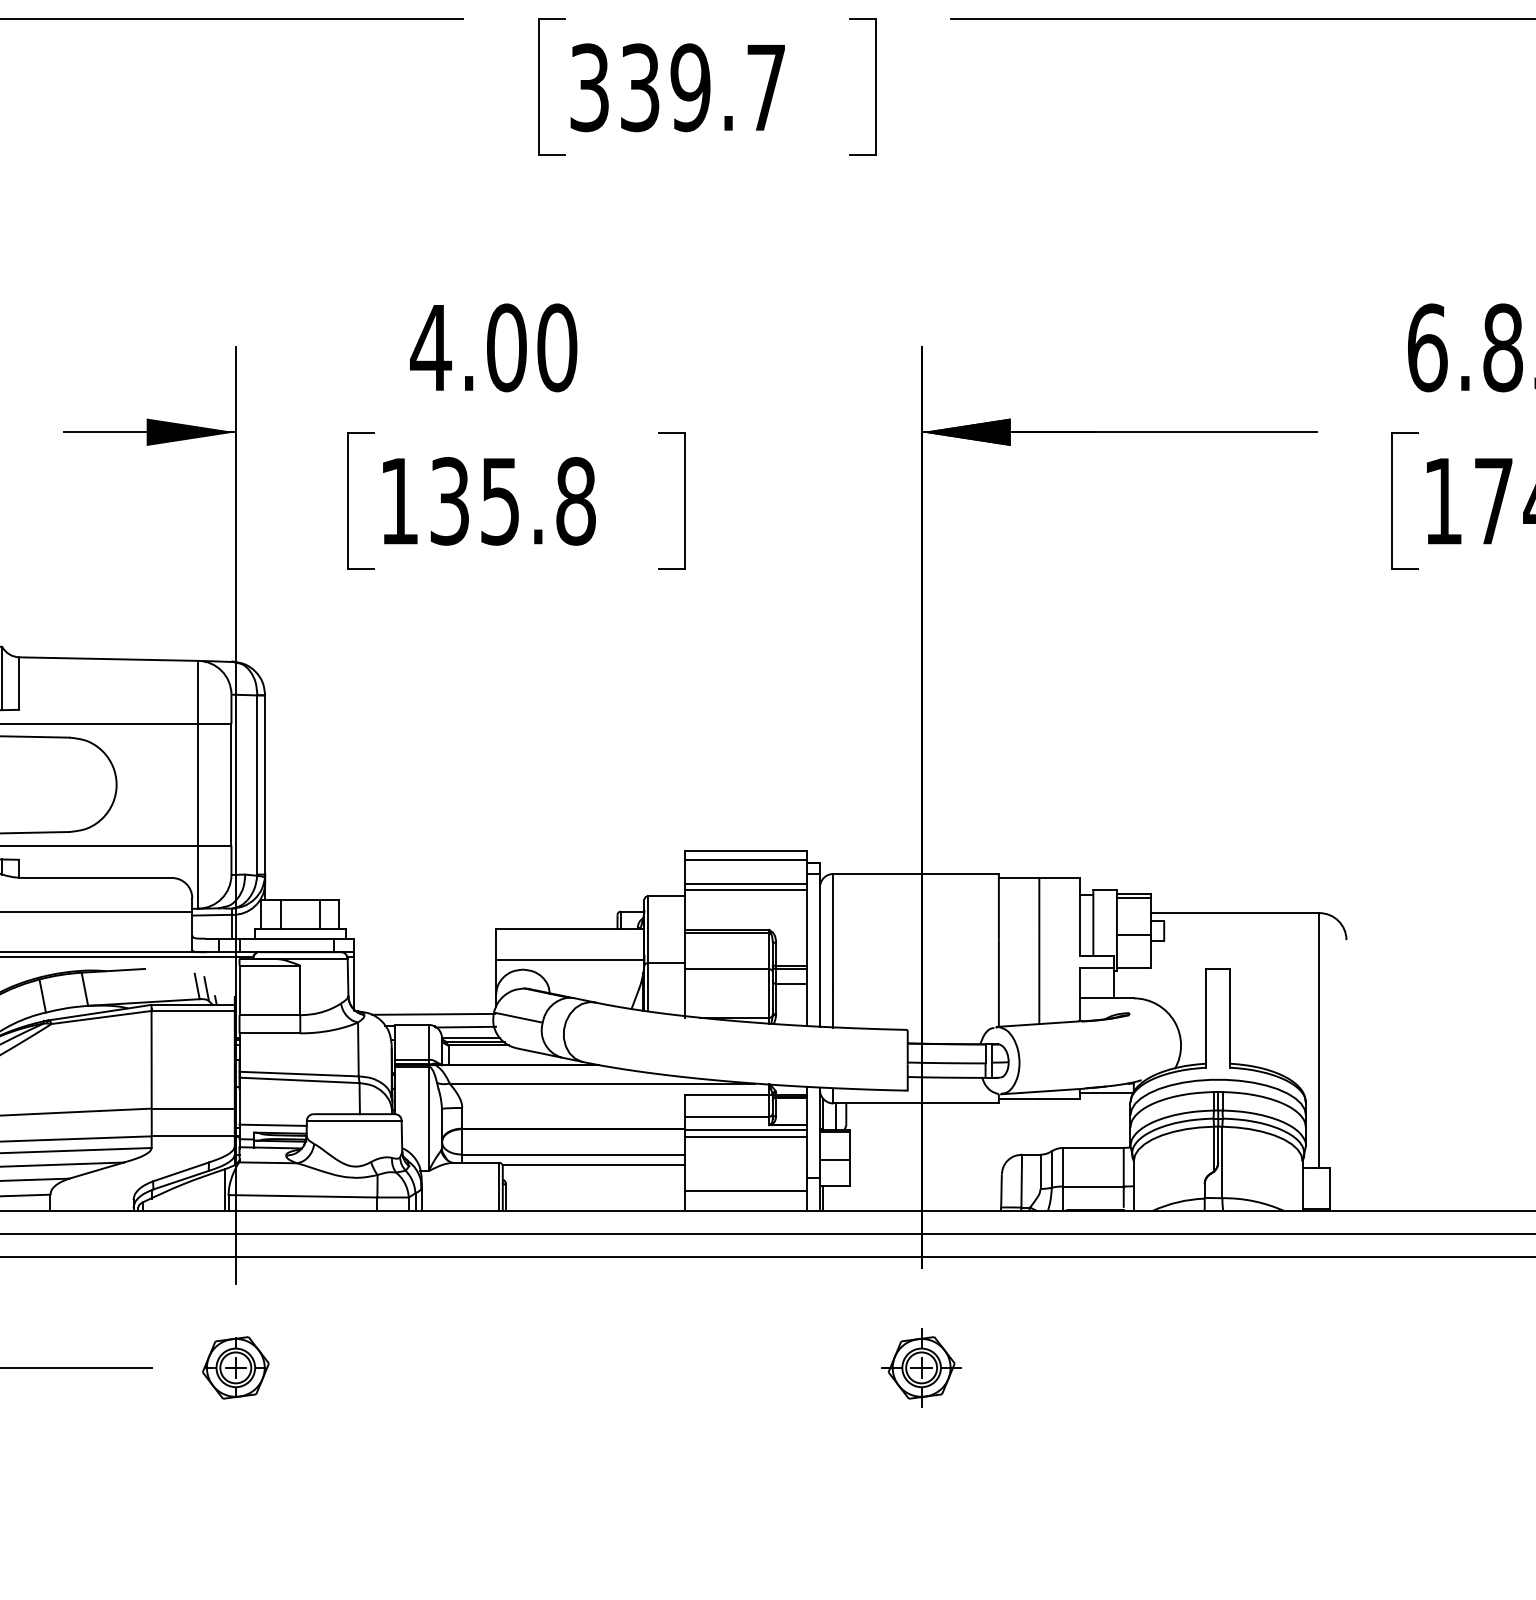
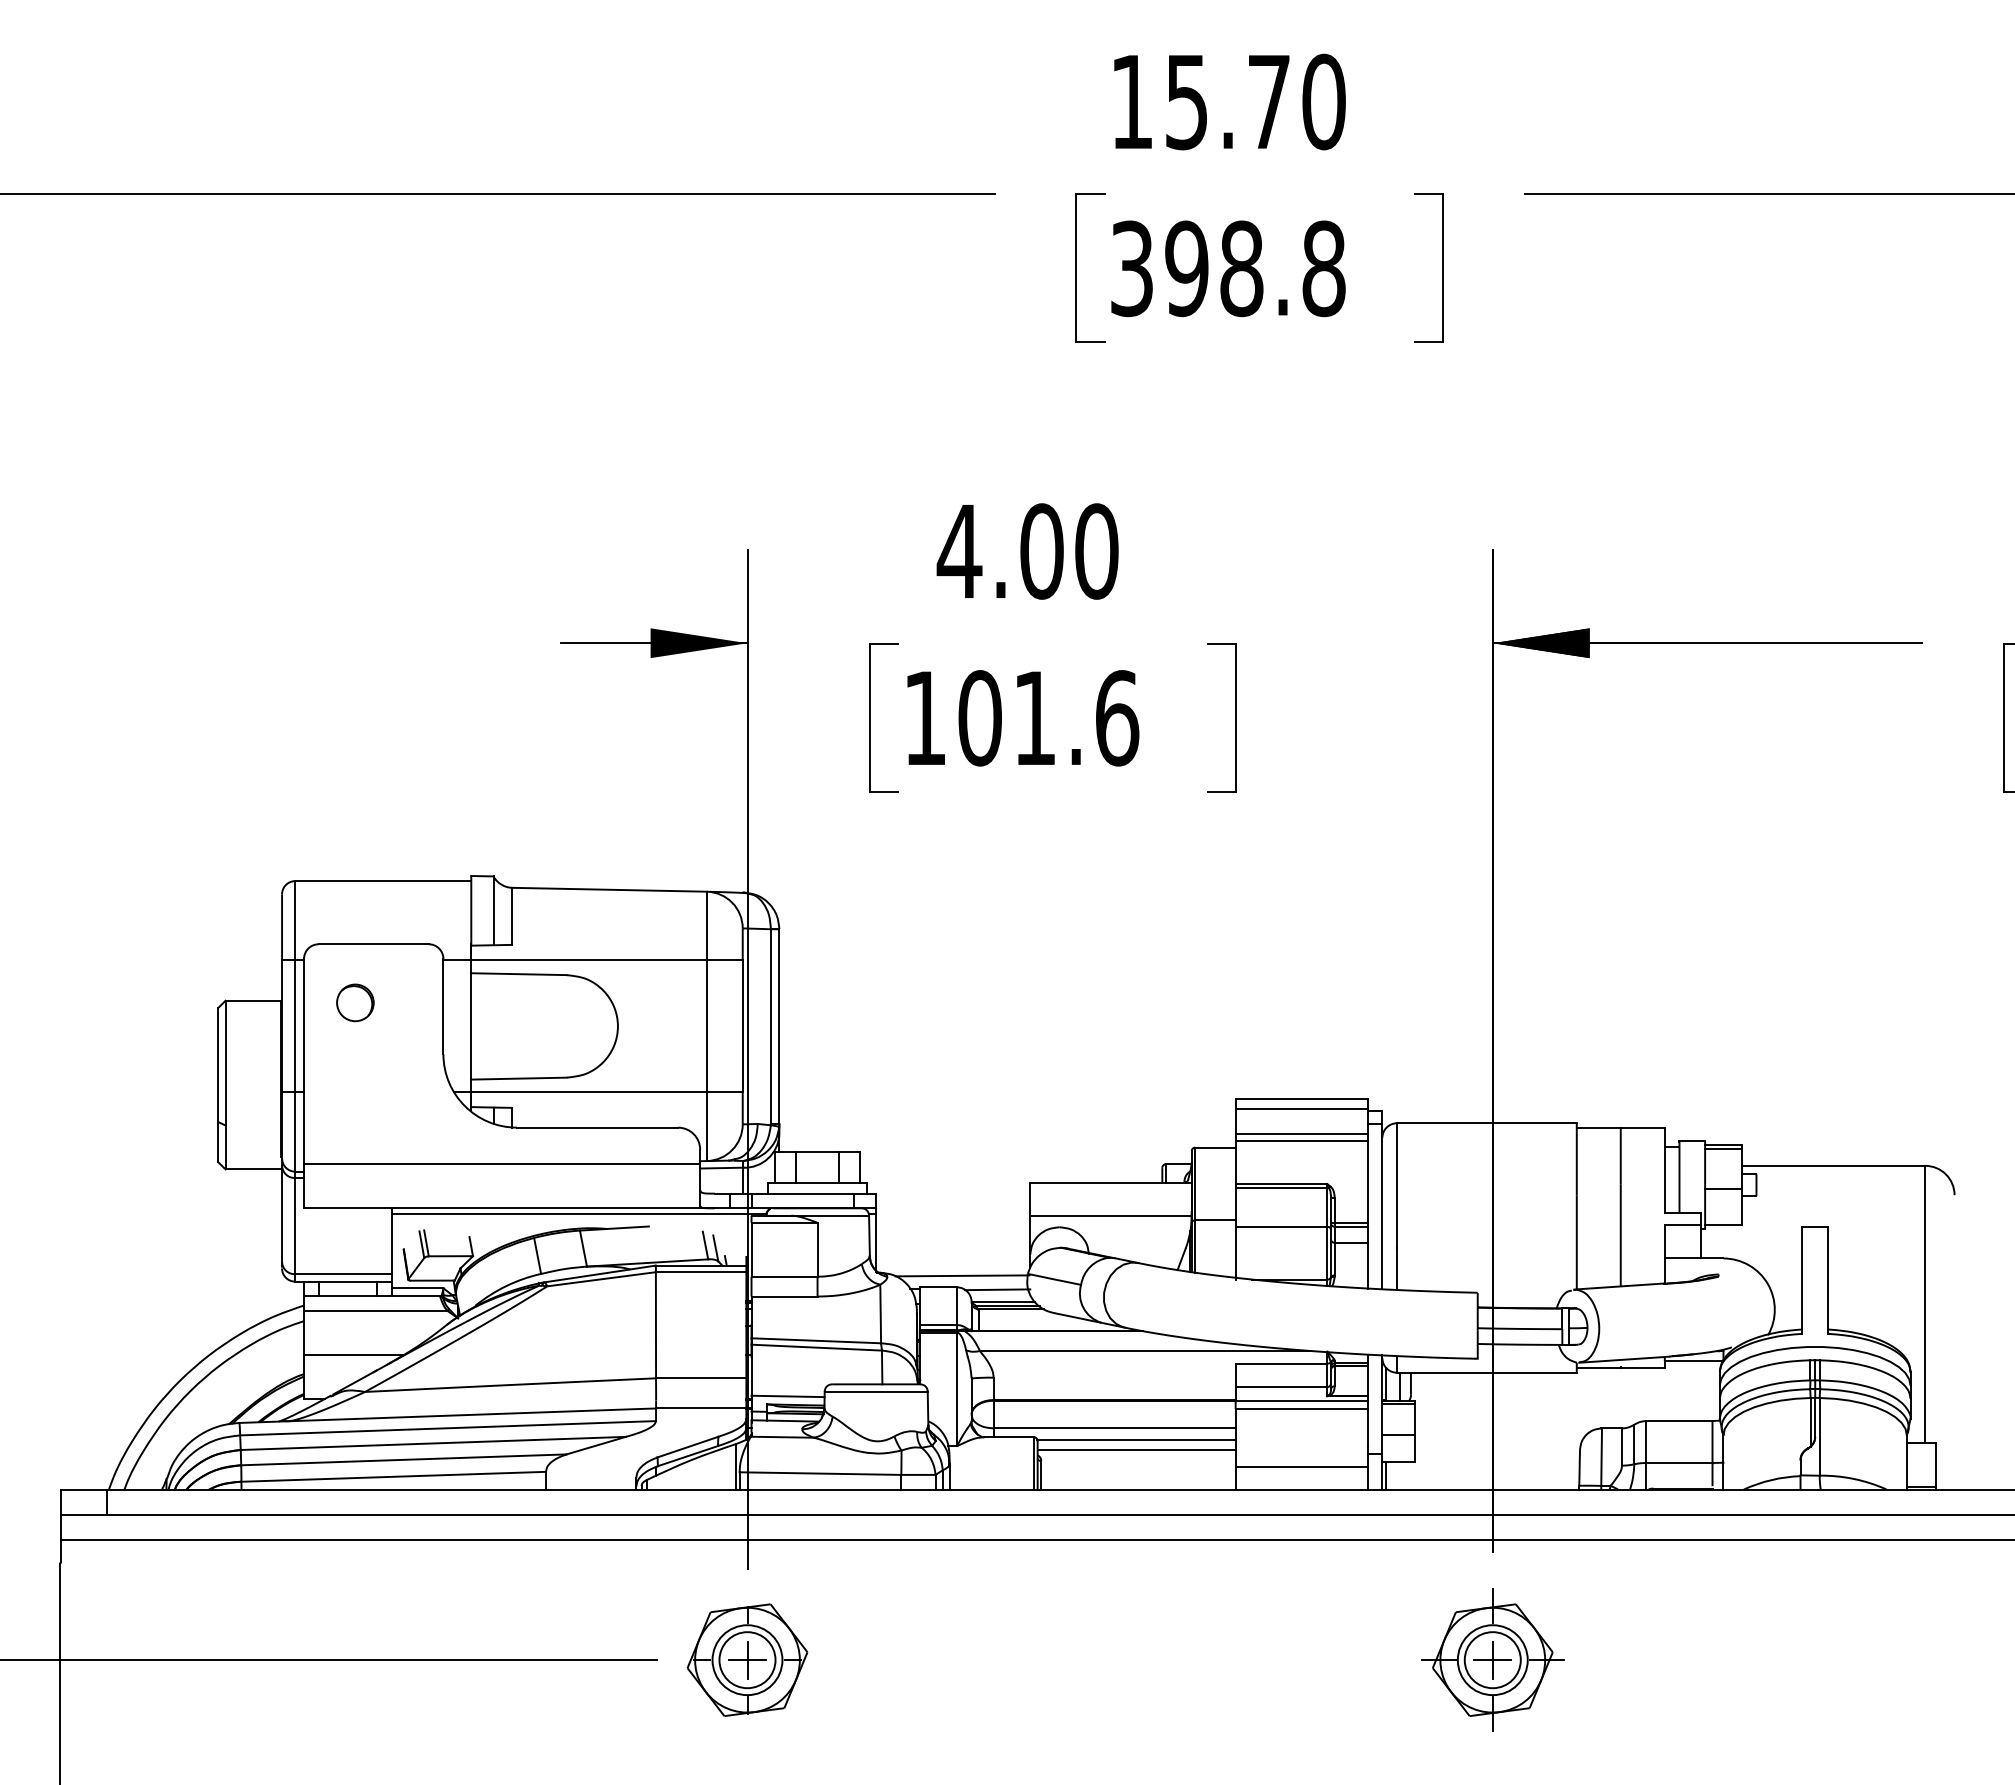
text: (703, 87) -> (1255, 268), 339.7 -> 398.8
text: (512, 501) -> (1048, 718), 135.8 -> 101.6
line: (593, 1174) -> (1136, 1449), added
part: (235, 1367) -> (747, 1659), size x1.67
part: (921, 1367) -> (1492, 1659), size x1.67

